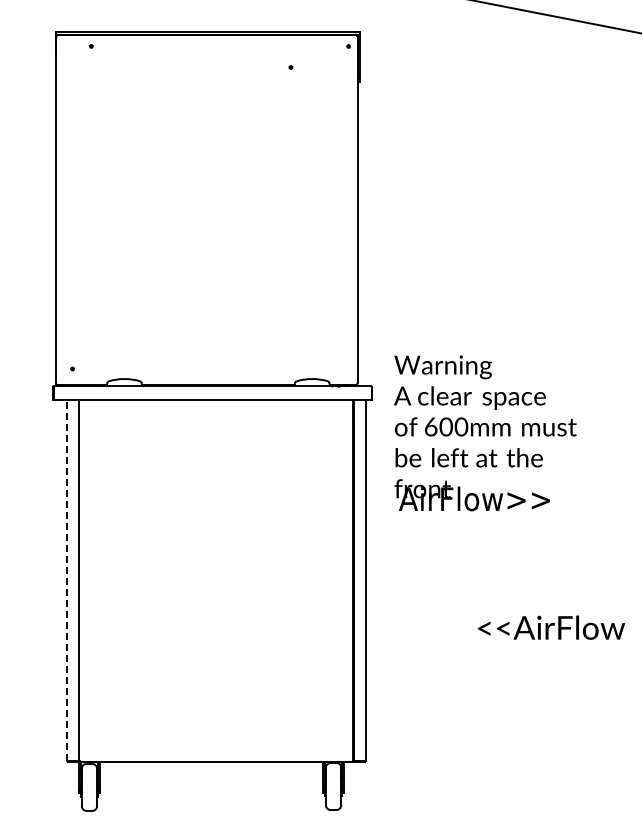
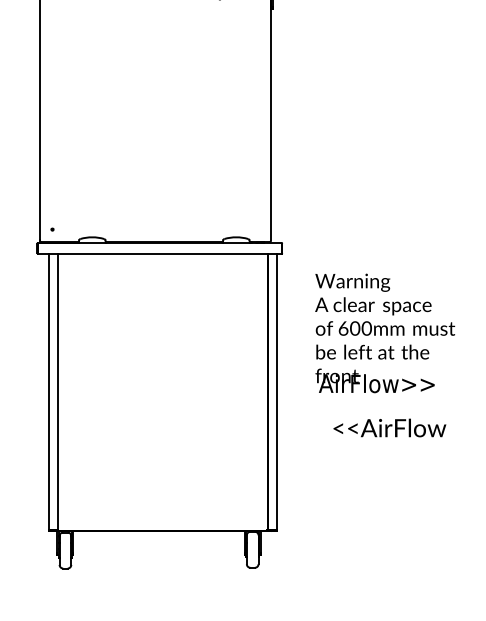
text: (485, 433) -> (385, 333), moved
line: (67, 580) -> (48, 391), dashed -> solid
text: (551, 627) -> (389, 427), moved

